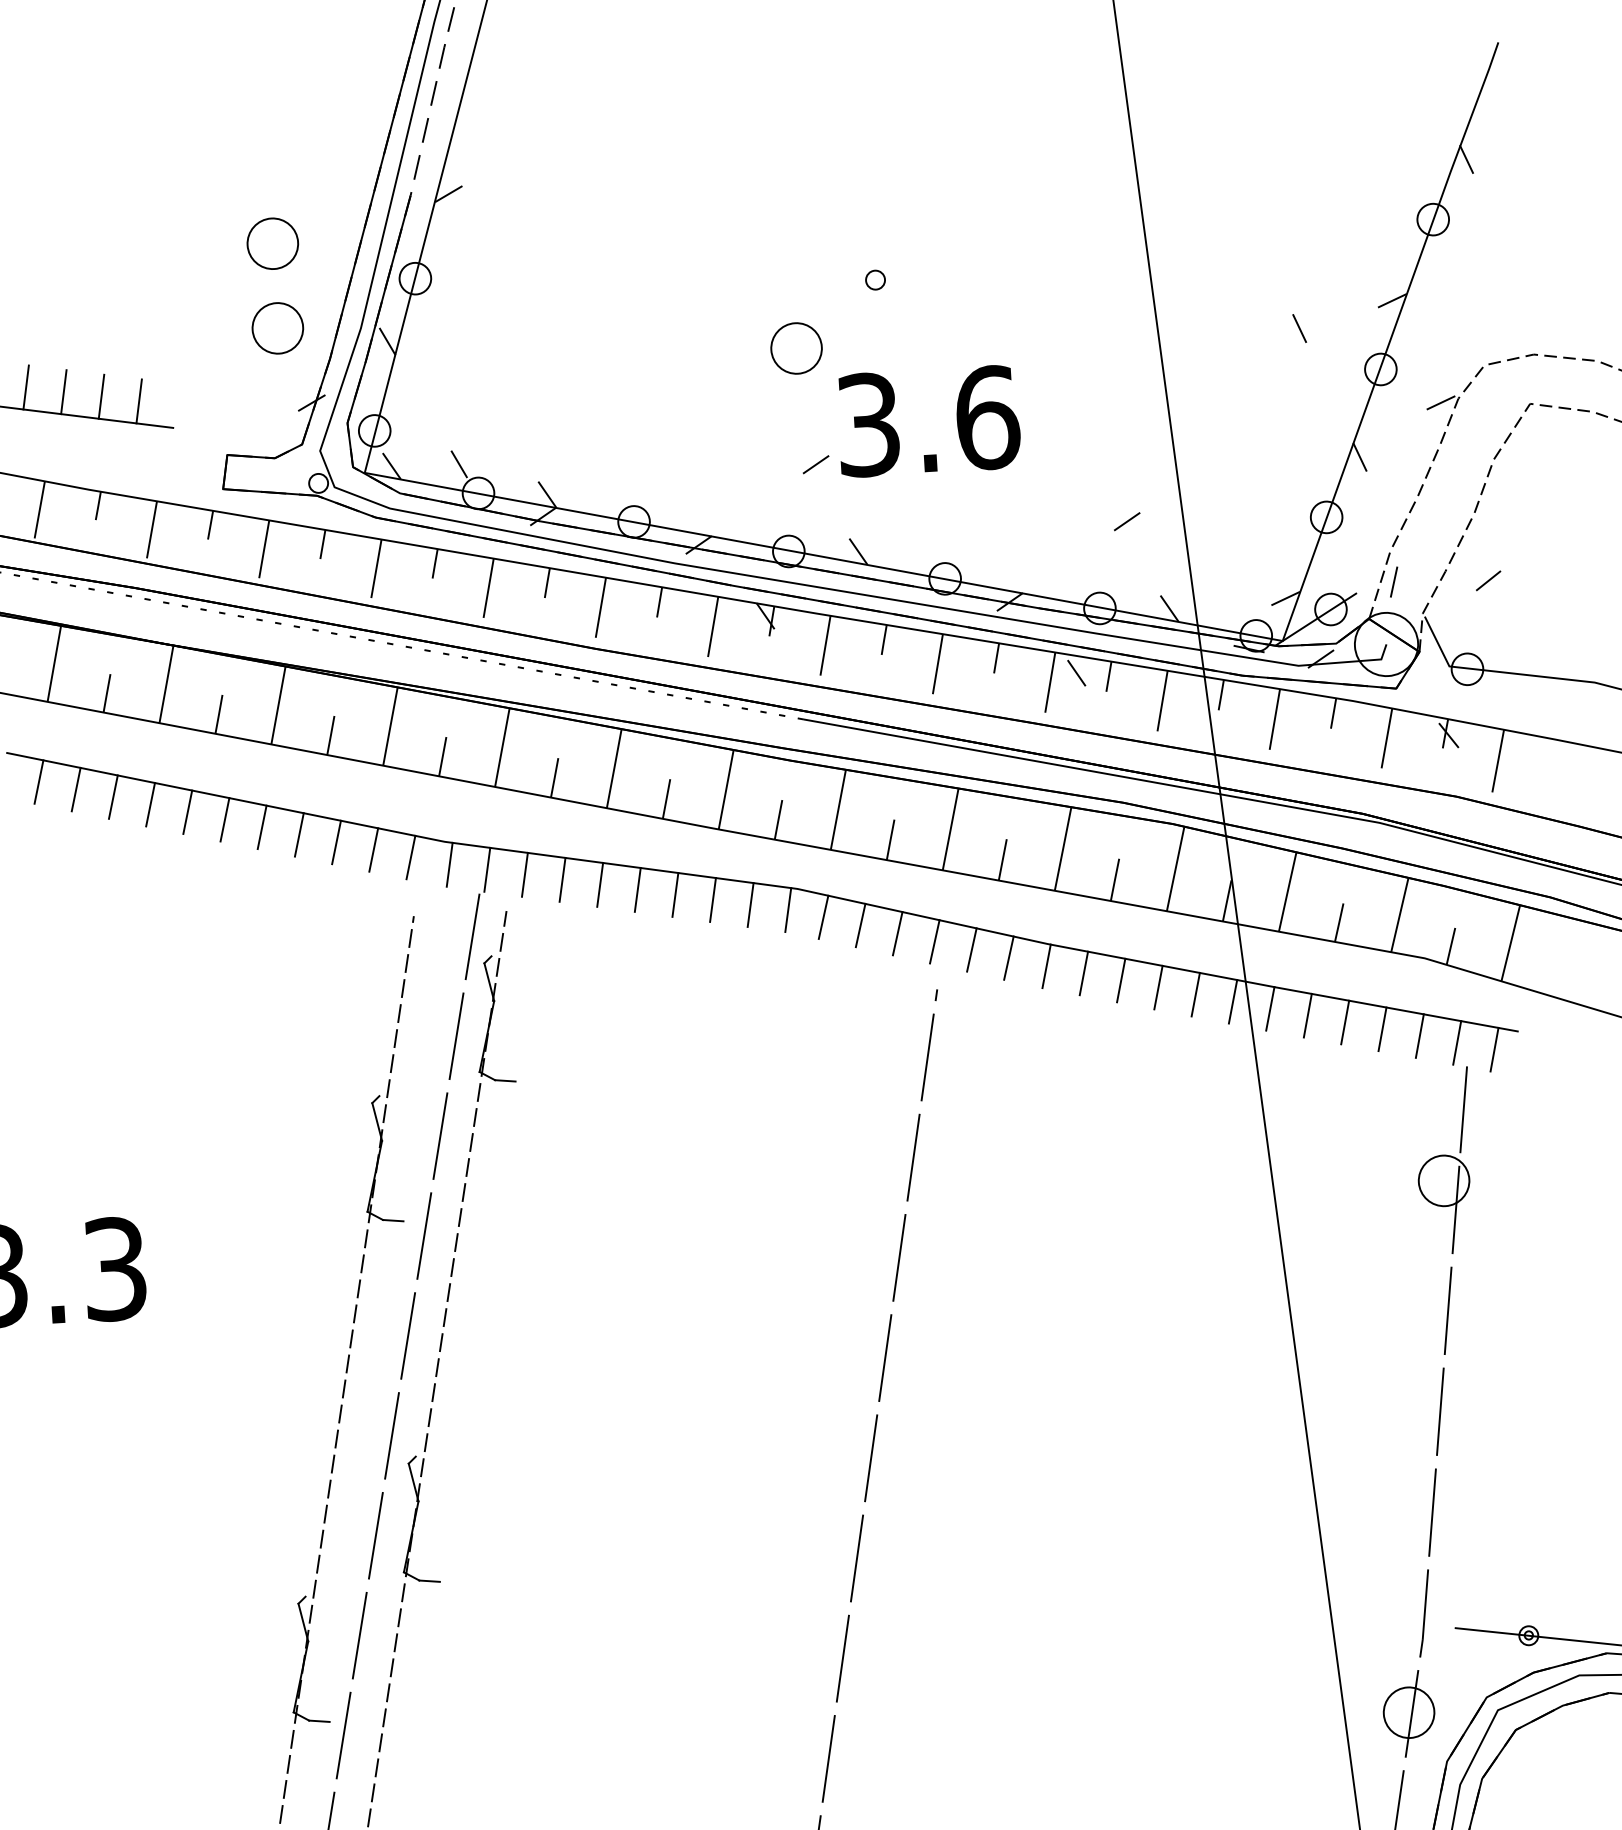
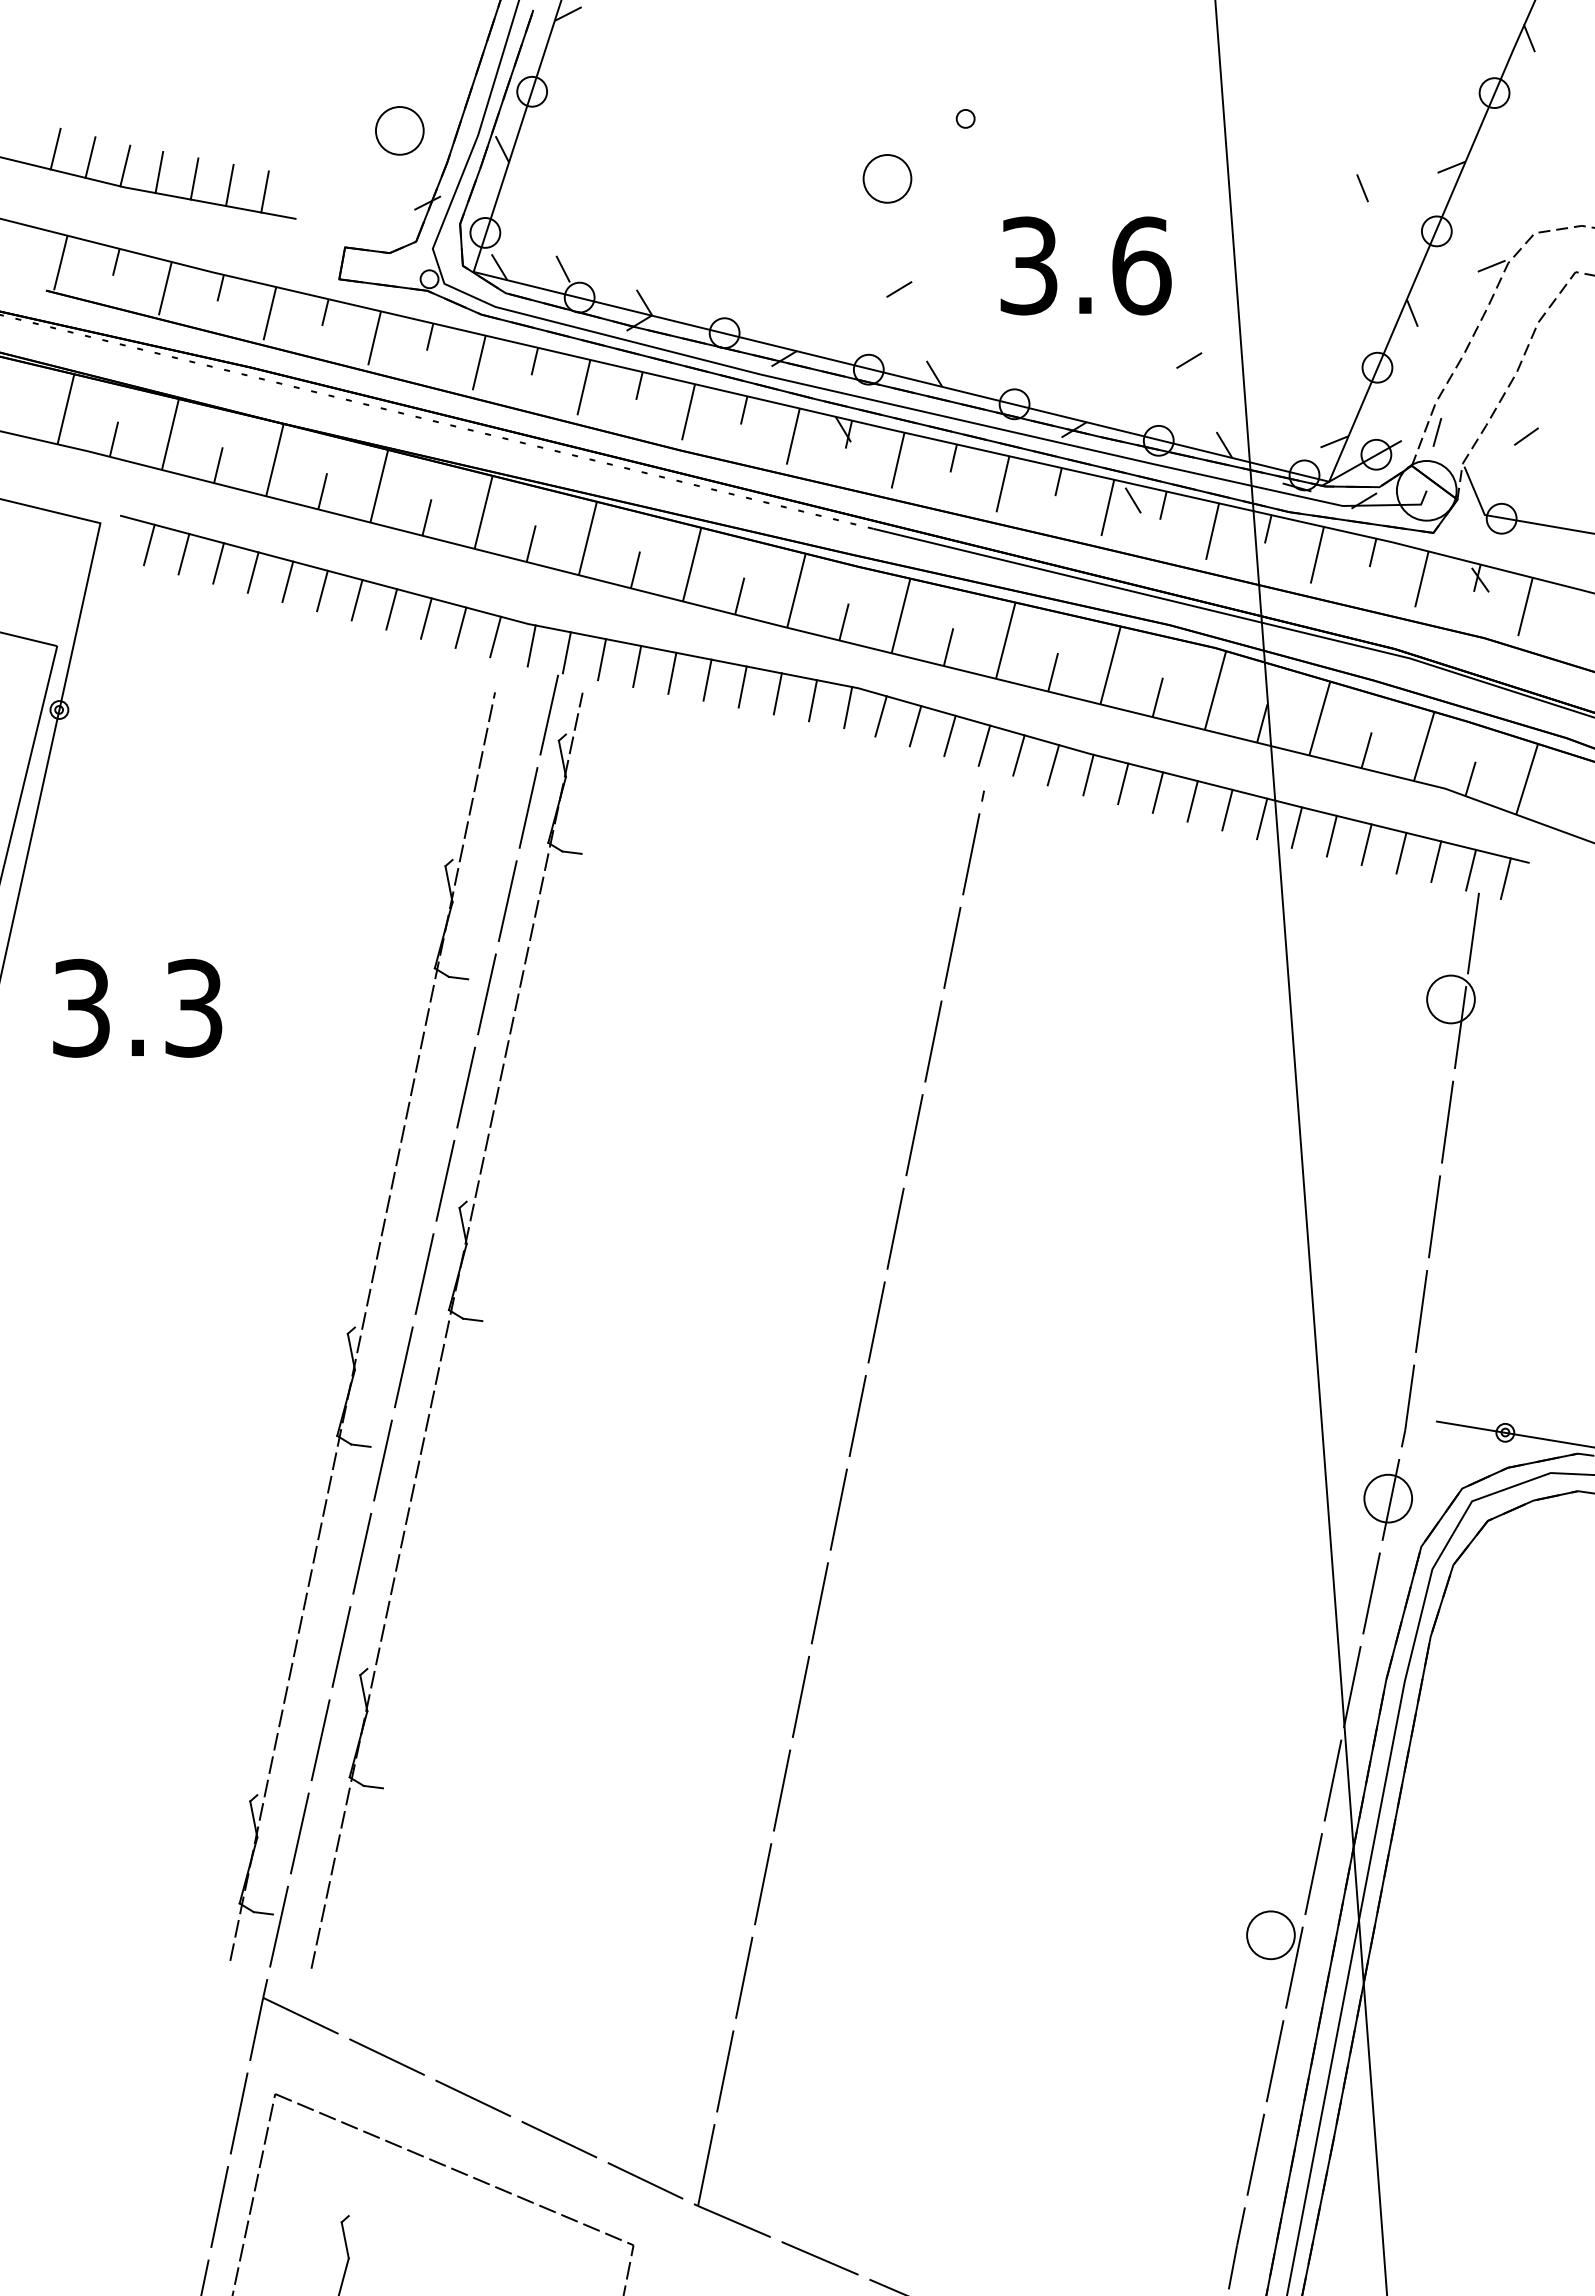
part: (272, 243) -> (399, 50), removed
text: (928, 420) -> (1085, 265), moved

